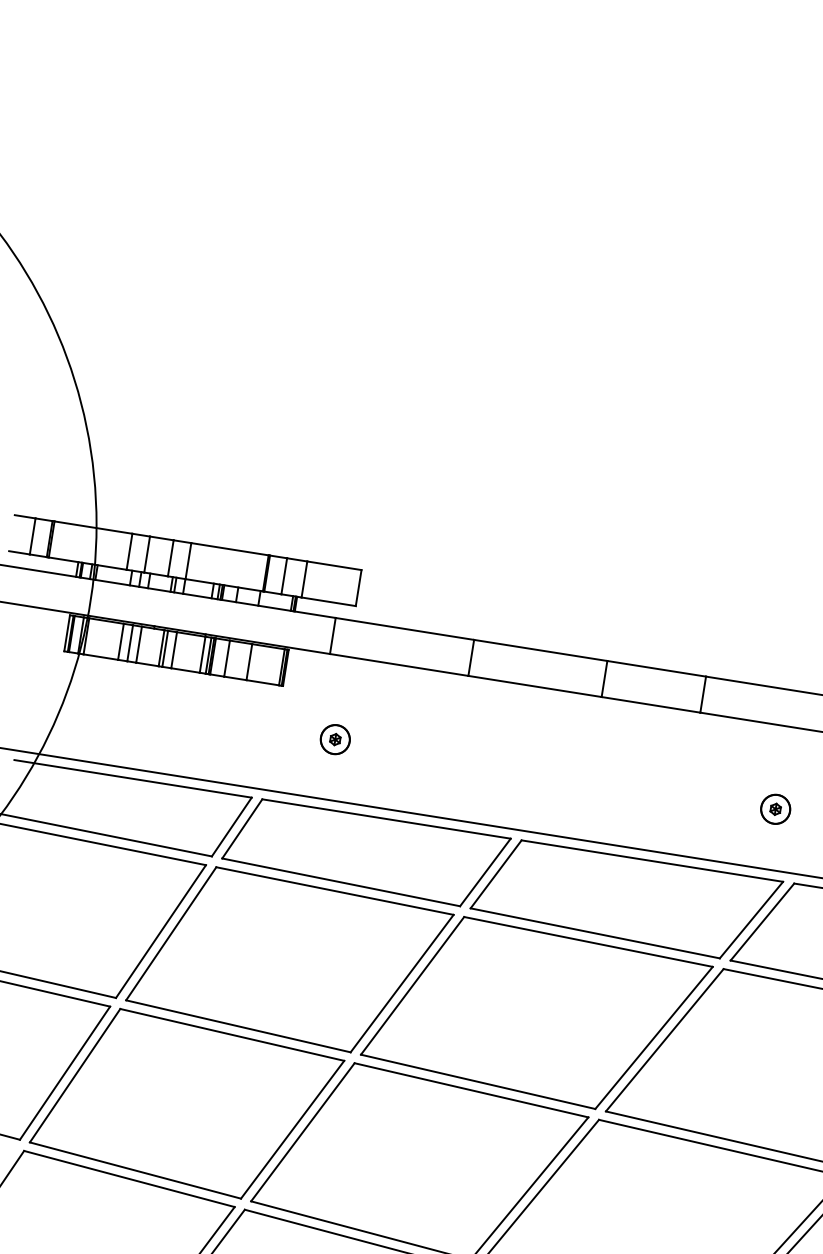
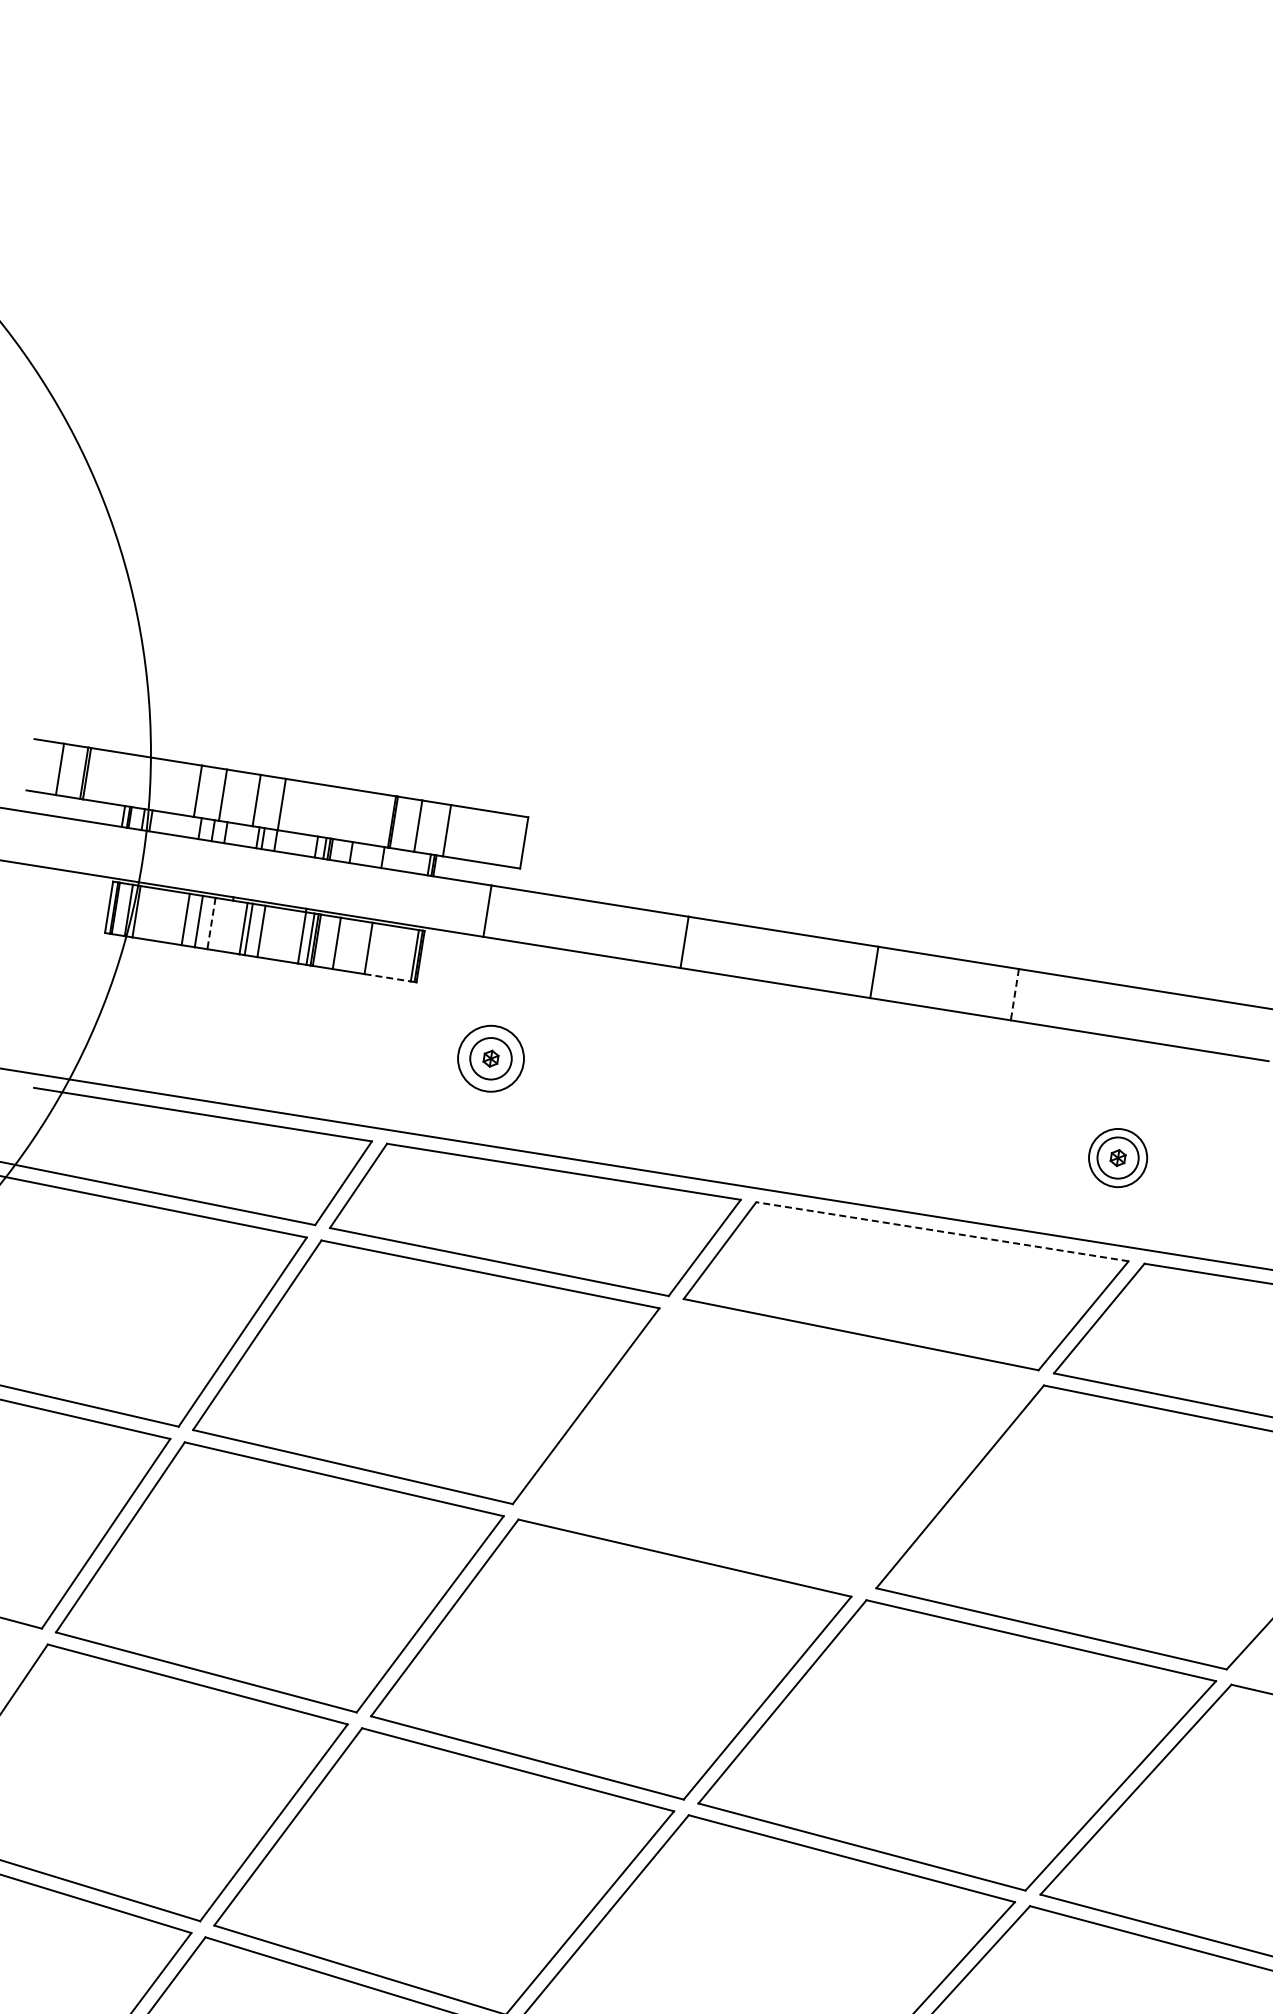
line: (139, 644) -> (211, 923), solid -> dashed
line: (263, 682) -> (388, 977), solid -> dashed
line: (702, 694) -> (1014, 994), solid -> dashed
circle: (334, 739) -> (490, 1058), size x1.6
circle: (775, 808) -> (1117, 1157), size x1.4
line: (652, 860) -> (942, 1231), solid -> dashed
part: (536, 1012) -> (777, 1447), removed

